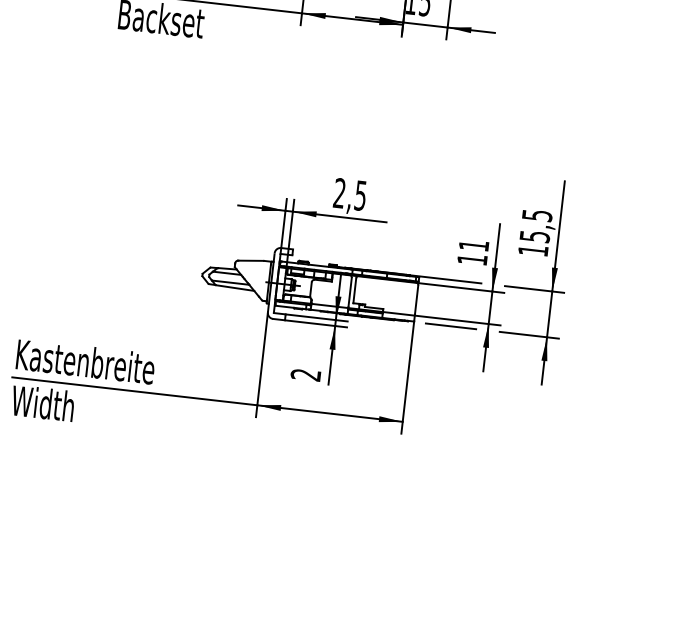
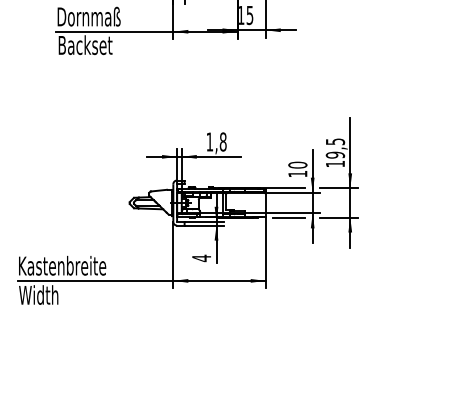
text: (350, 193) -> (216, 141), 2,5 -> 1,8
text: (533, 235) -> (334, 154), 15,5 -> 19,5
text: (473, 244) -> (297, 164), 11 -> 10
text: (305, 375) -> (201, 258), 2 -> 4

